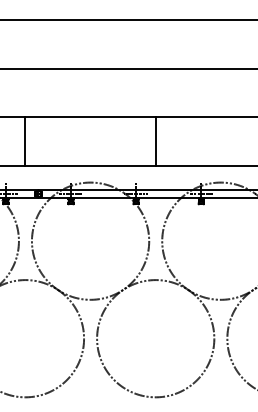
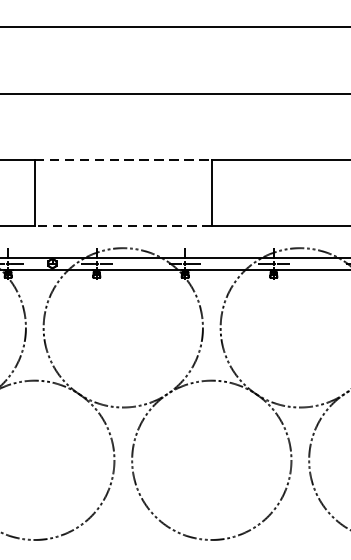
line: (91, 117) -> (124, 159), solid -> dashed
line: (90, 166) -> (123, 226), solid -> dashed

